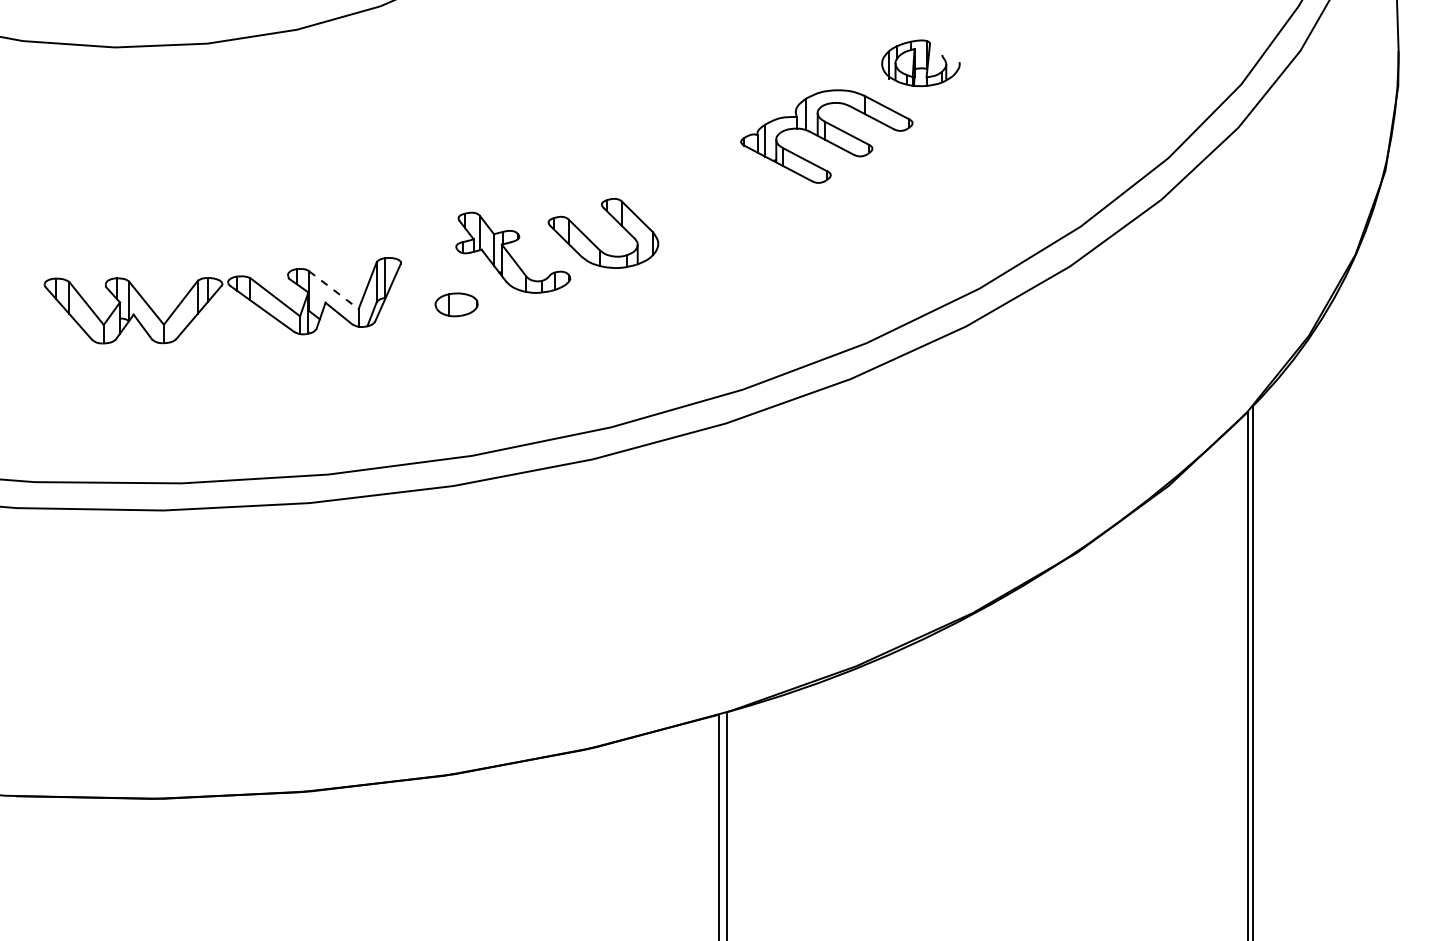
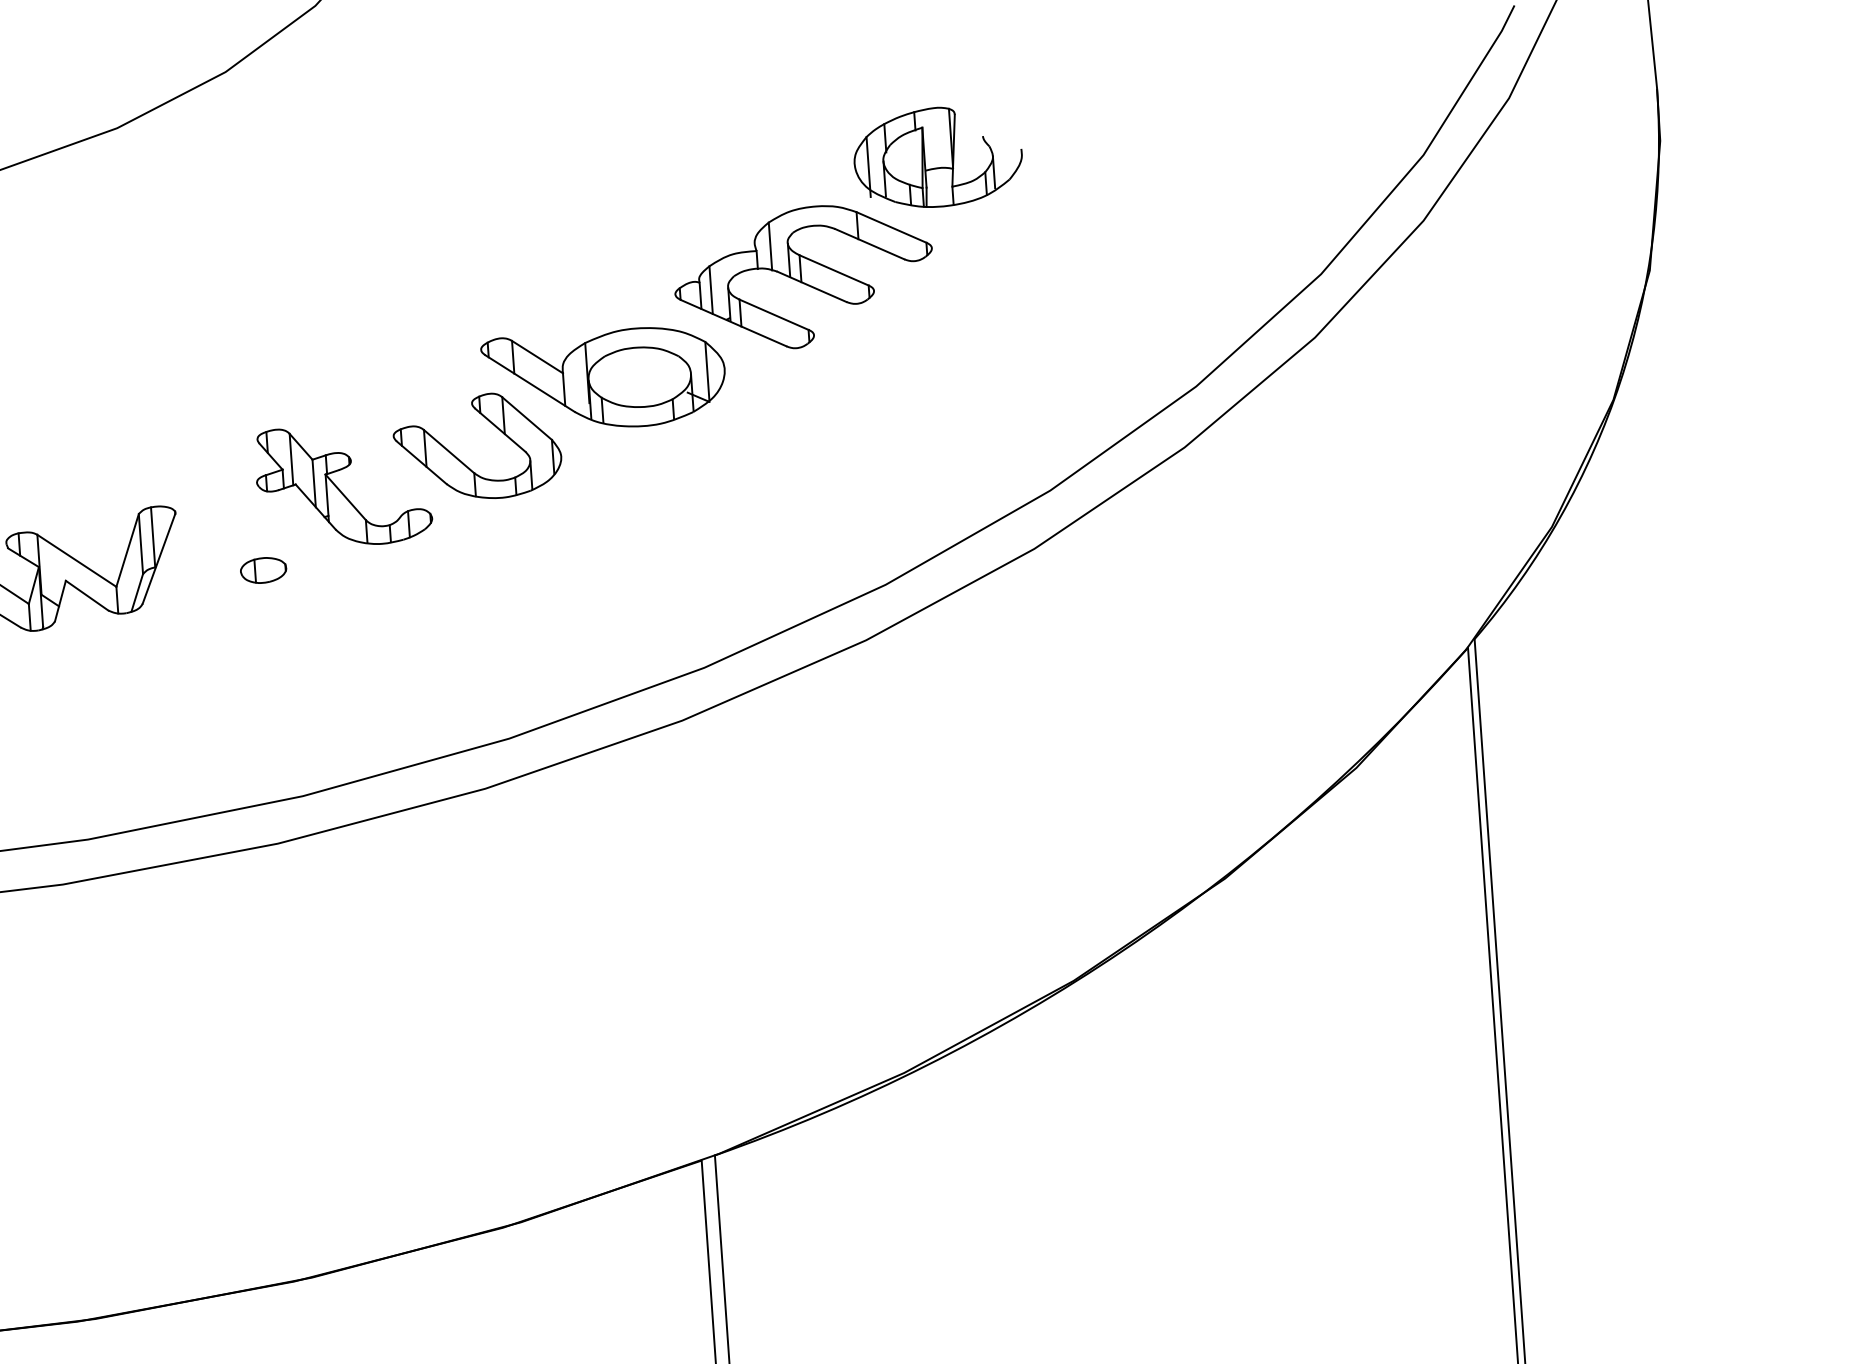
part: (920, 62) -> (937, 155), size x1.43
part: (690, 194) -> (604, 379), added
line: (334, 290) -> (78, 561), dashed -> solid
part: (456, 305) -> (263, 571), size x0.71

